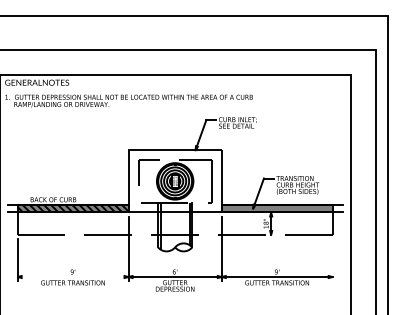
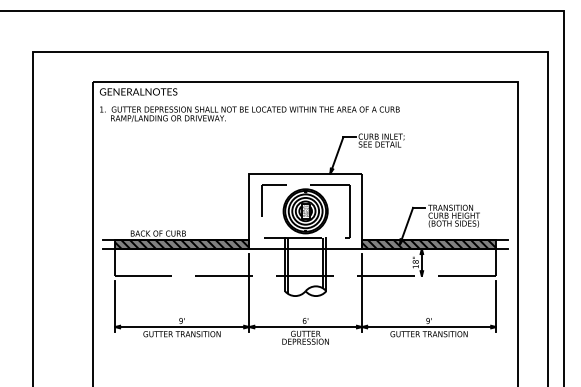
hatch: (277, 207) -> (429, 243), added
line: (332, 260) -> (496, 306), added
line: (73, 277) -> (182, 327), added

